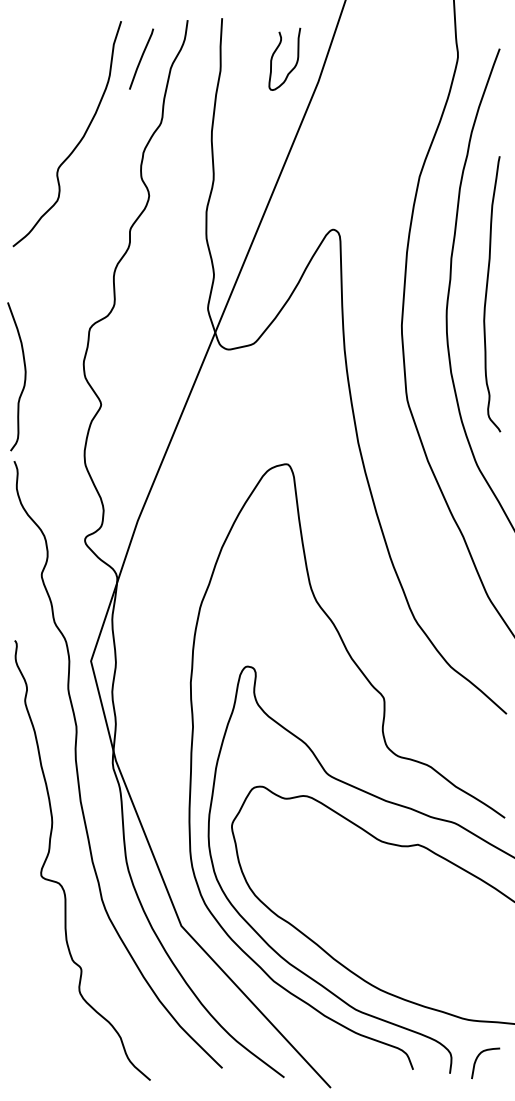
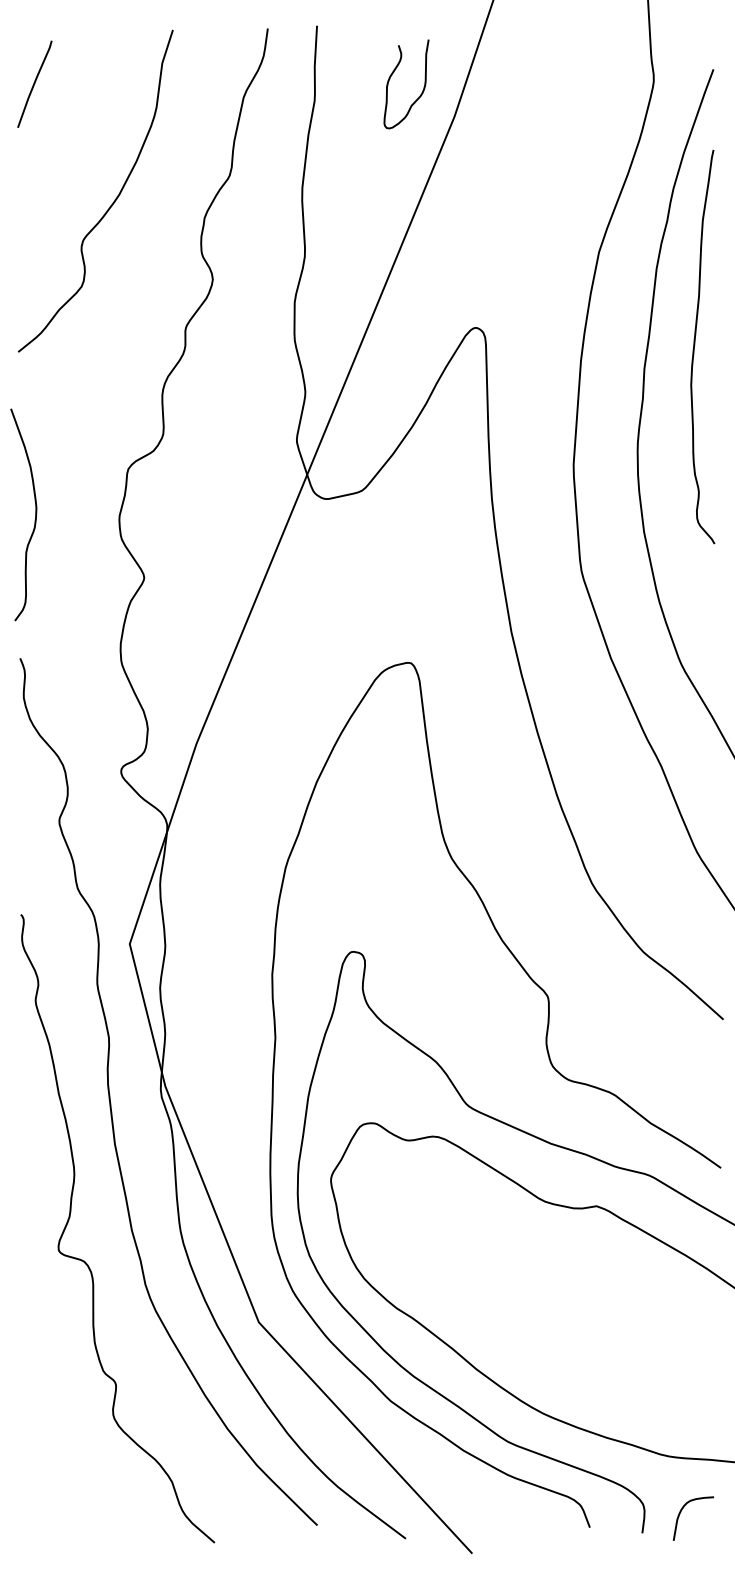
line: (141, 58) -> (34, 83), moved
curve: (487, 293) -> (695, 345), moved
curve: (25, 376) -> (35, 514), moved

